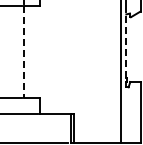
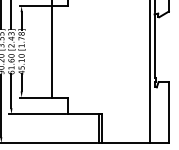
line: (126, 46) -> (154, 46), dashed -> solid
line: (24, 51) -> (52, 51), dashed -> solid

